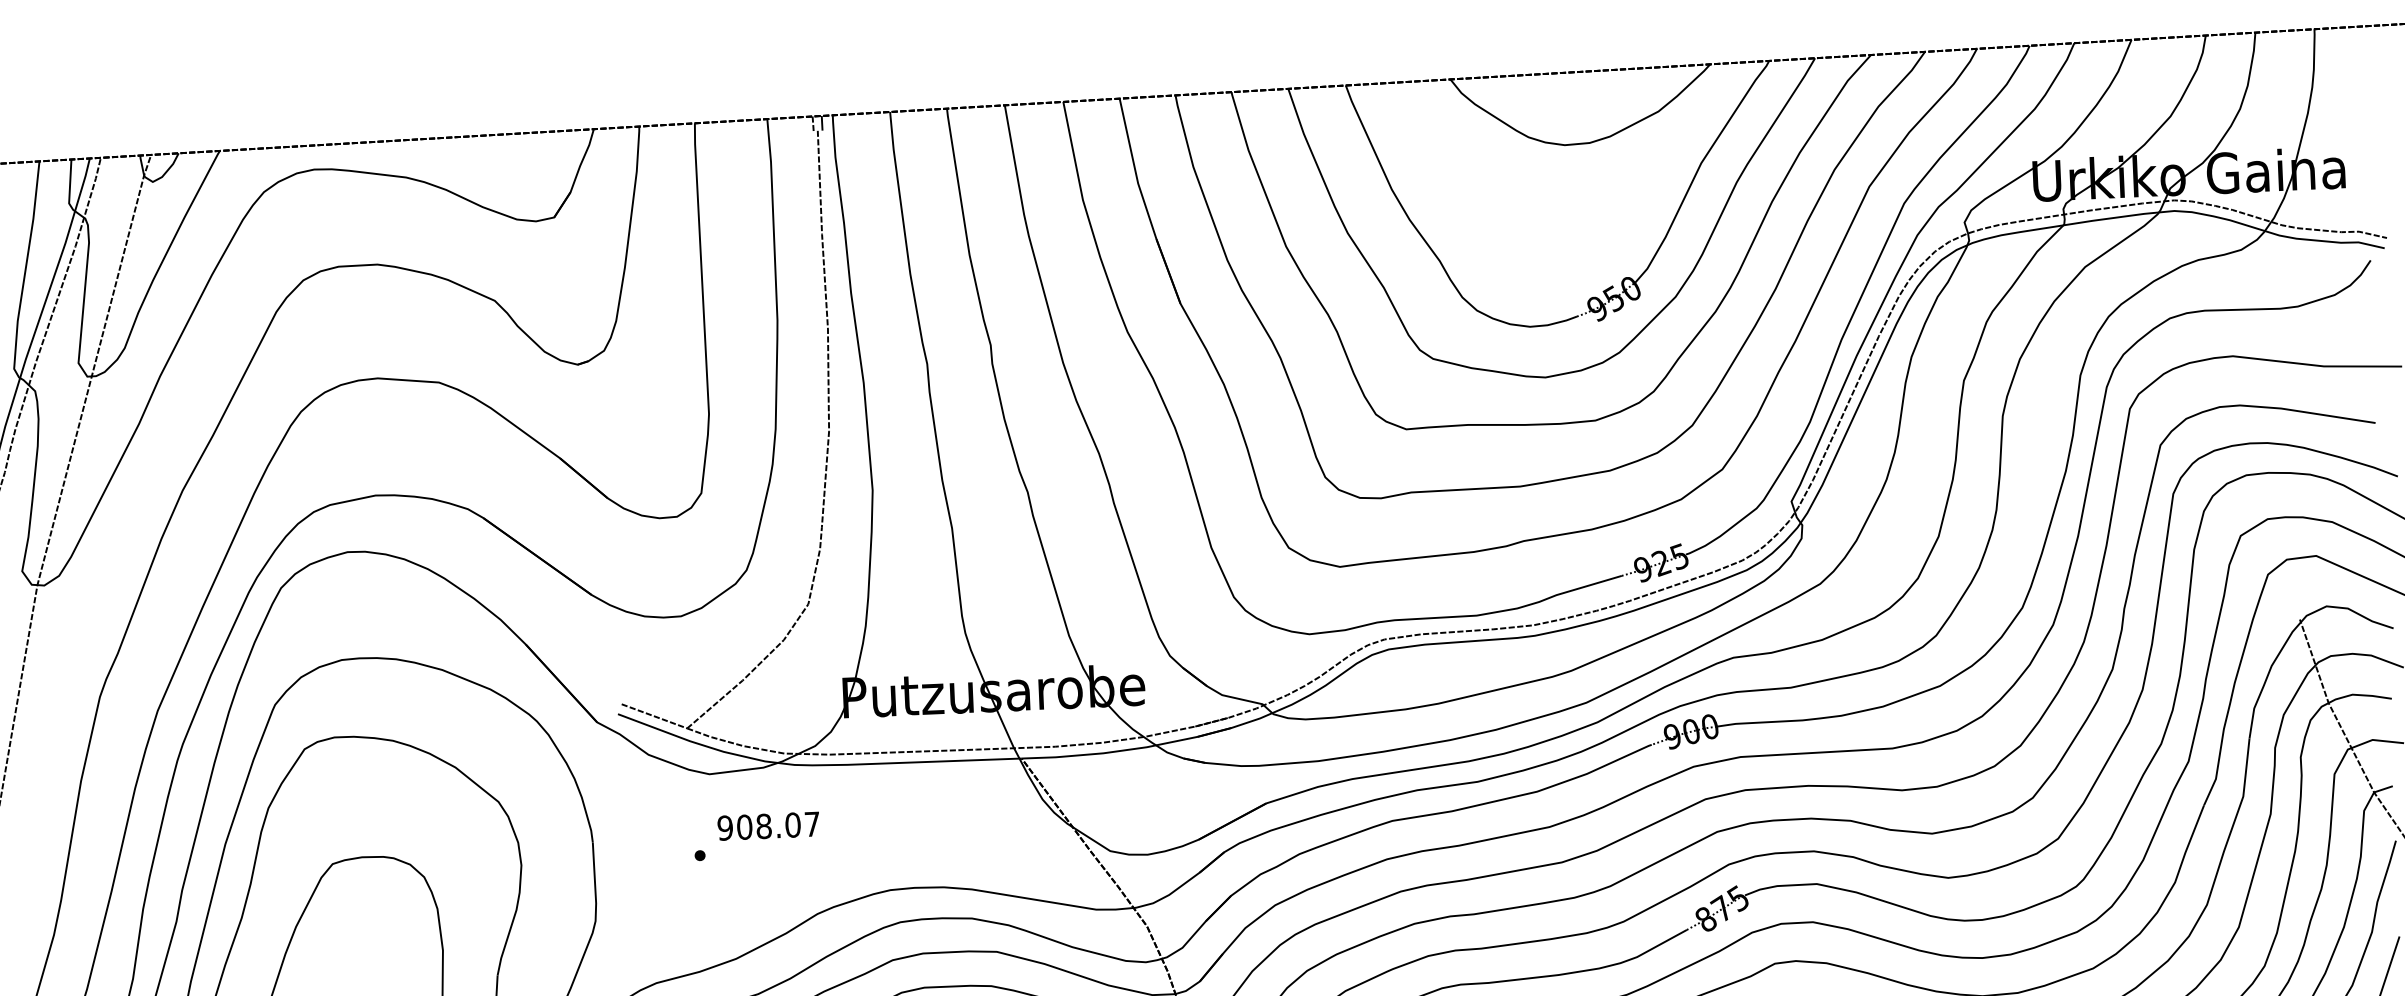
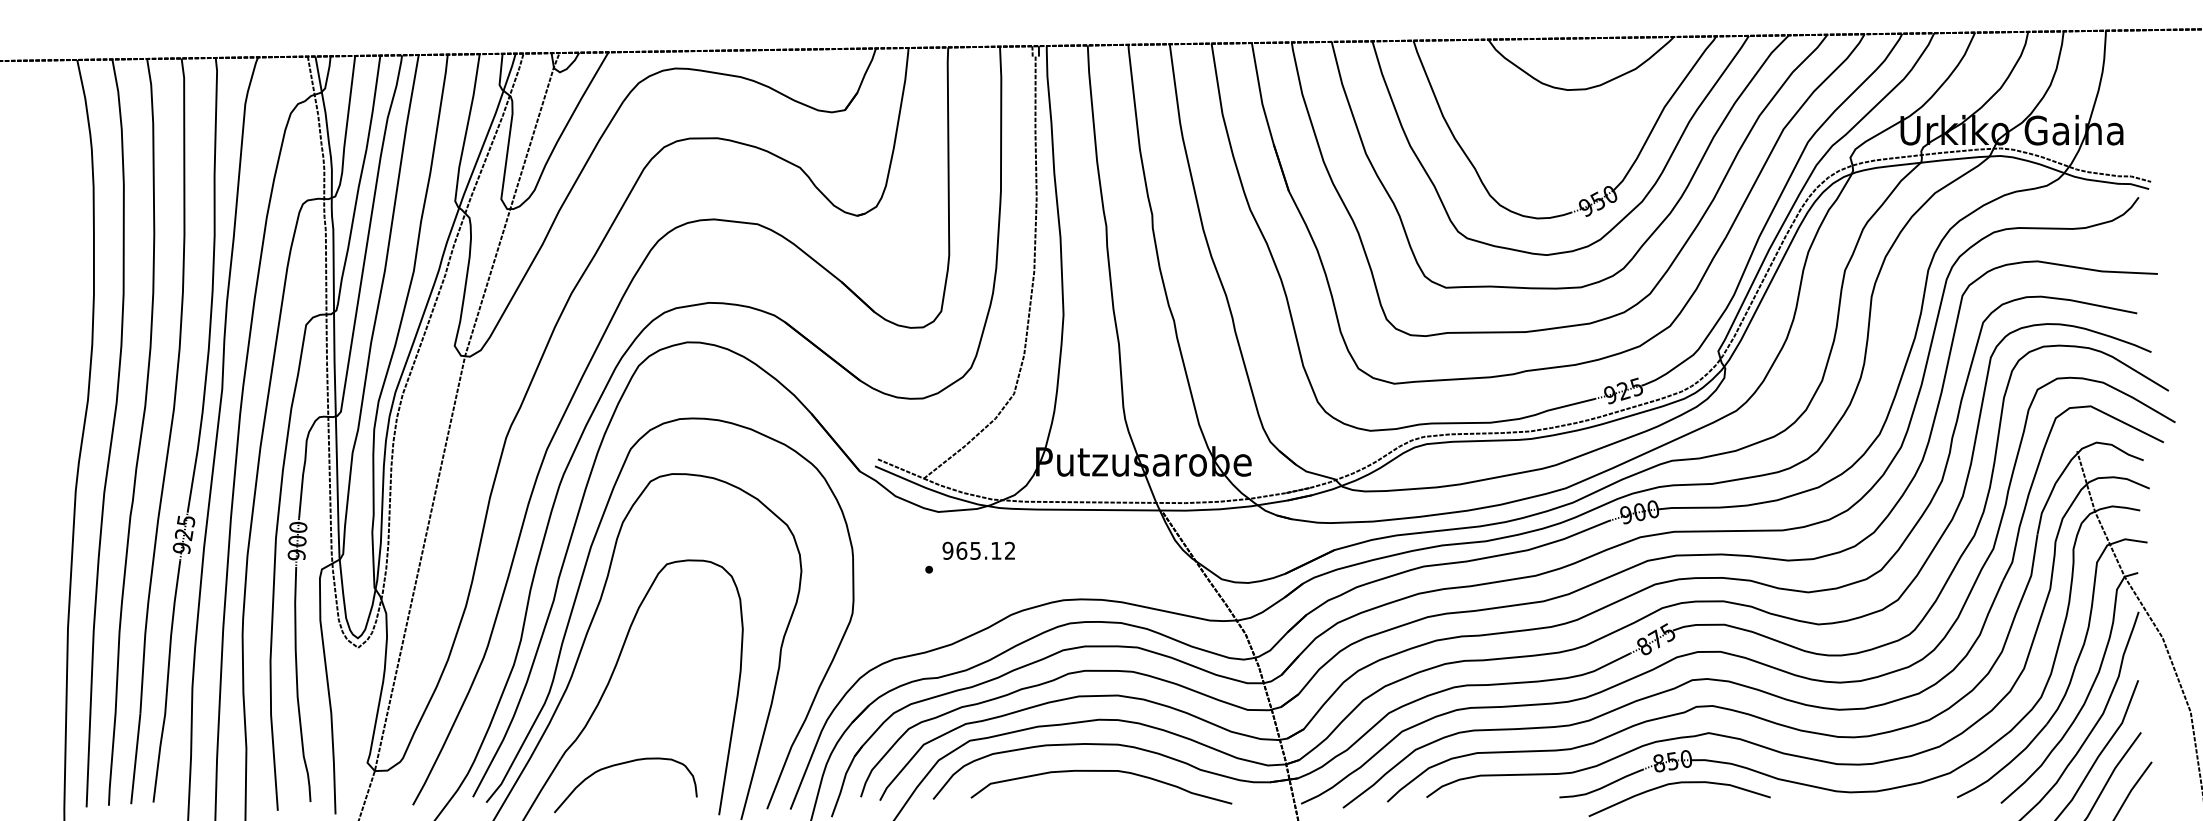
text: (777, 825) -> (985, 550), 908.07 -> 965.12

